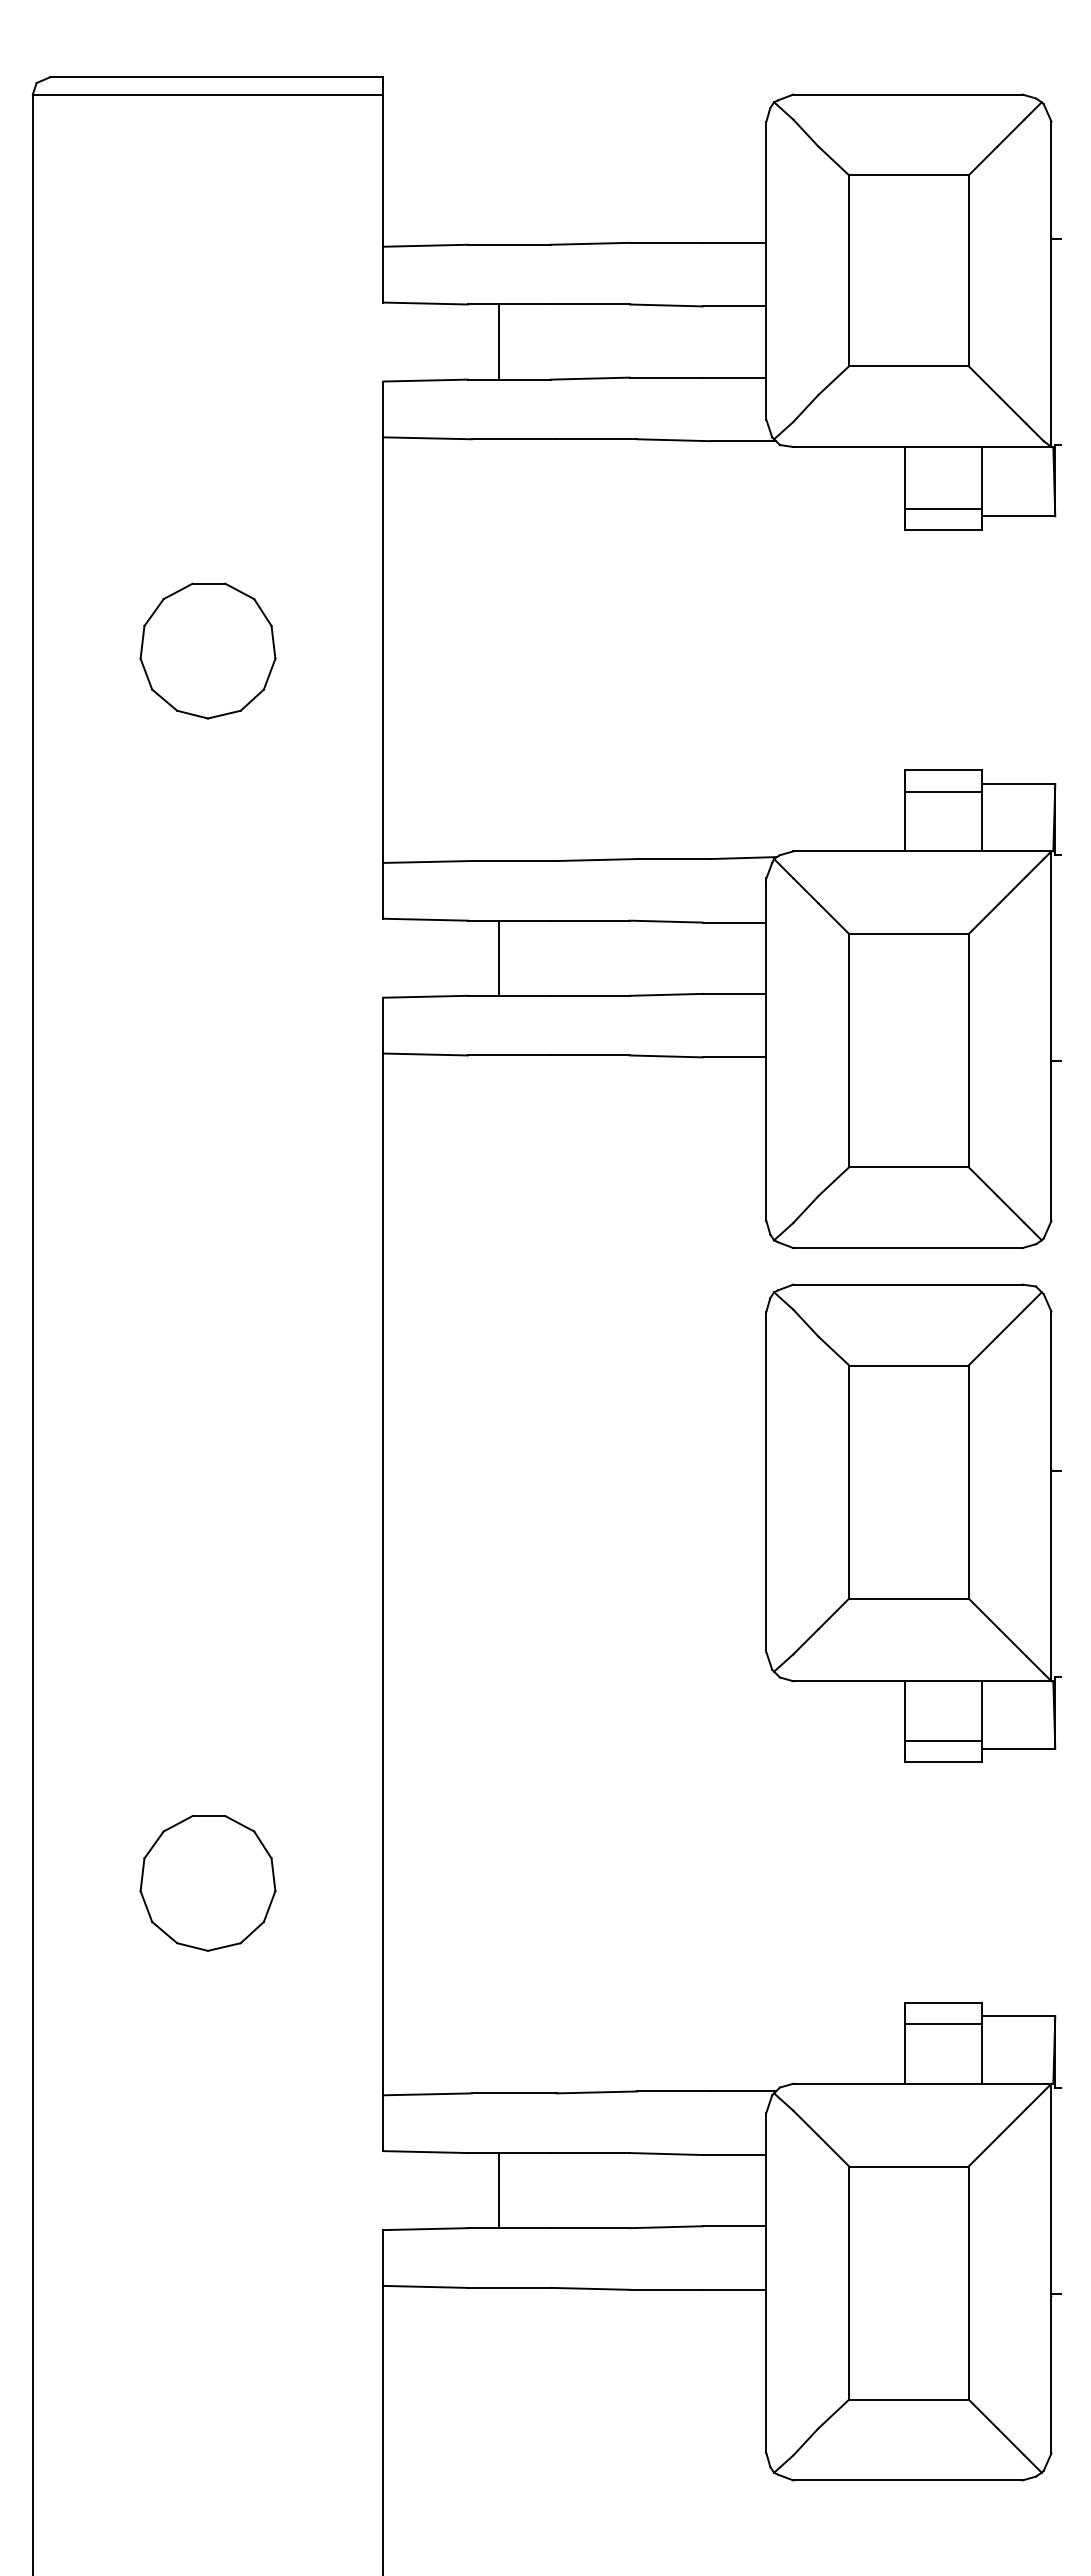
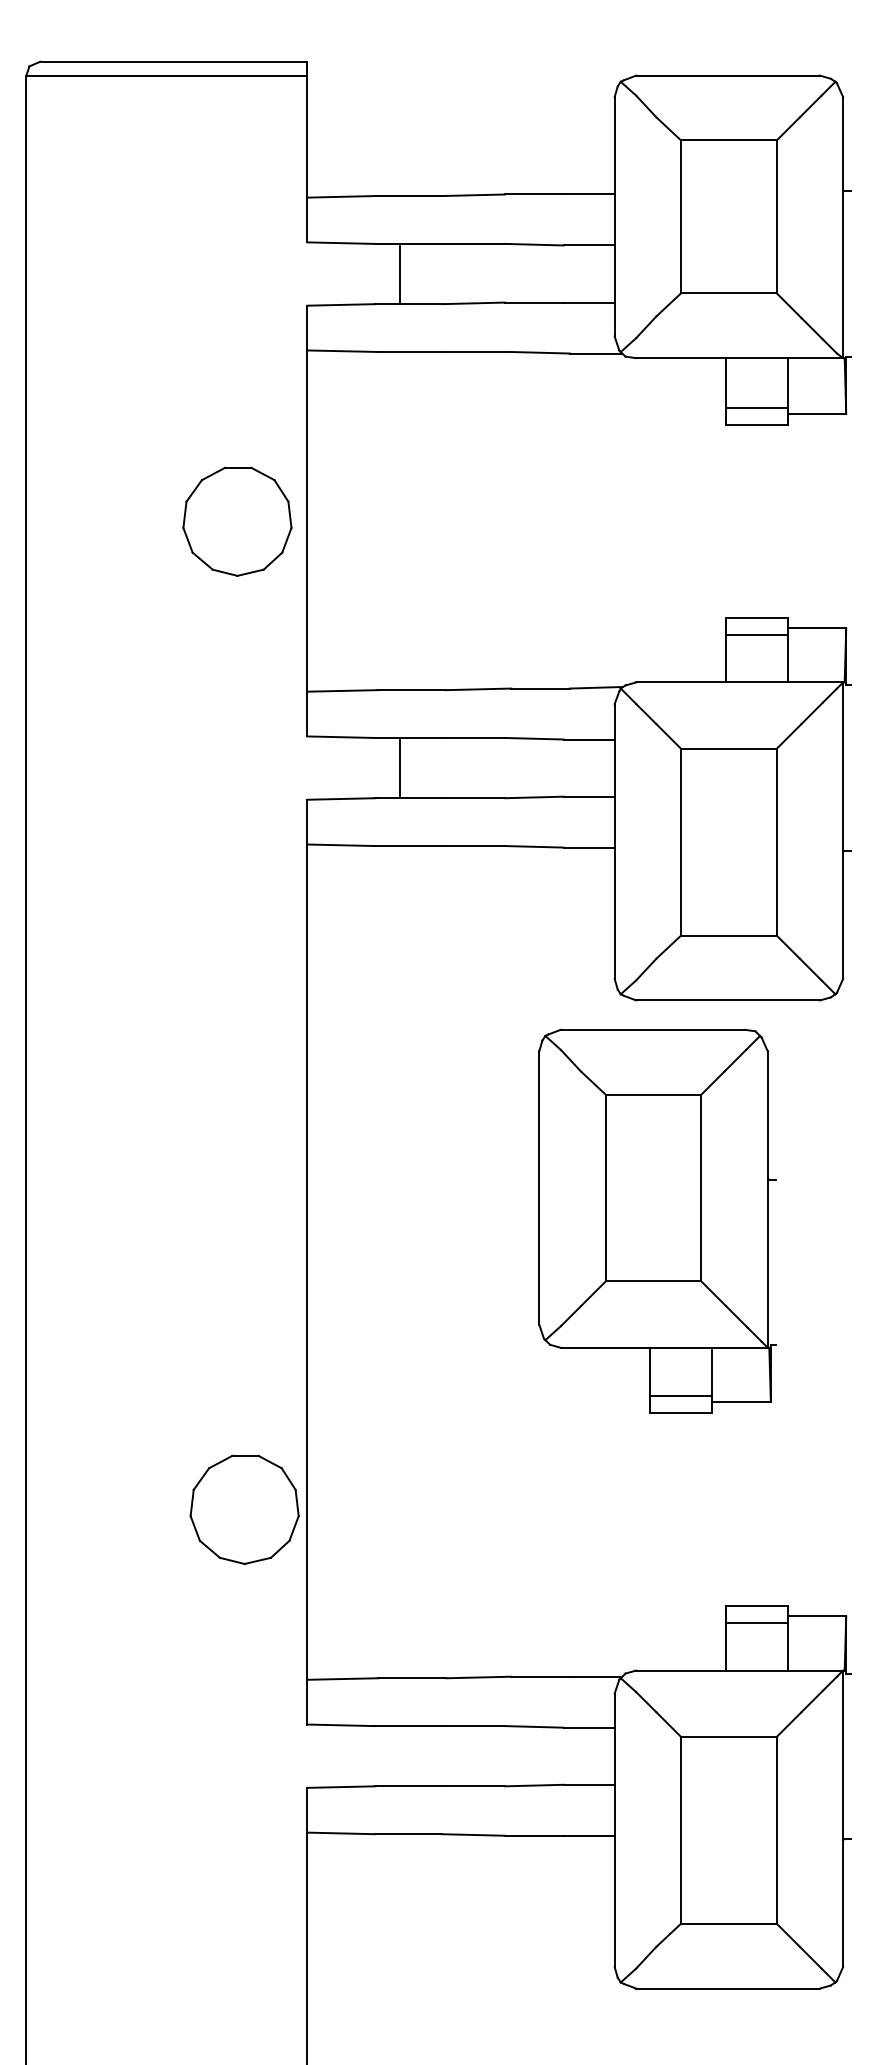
part: (207, 650) -> (237, 521), moved
part: (913, 1522) -> (657, 1220), moved
part: (207, 1883) -> (244, 1509), moved
line: (498, 2190) -> (399, 1756), removed

